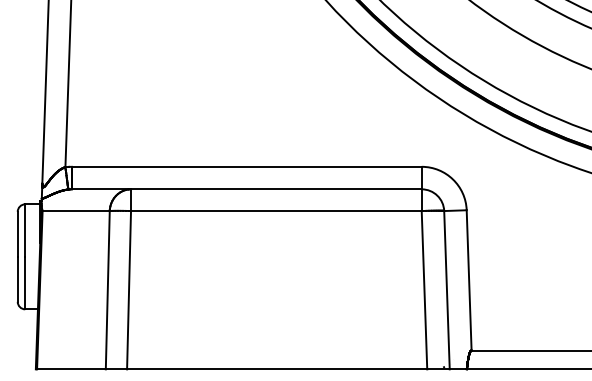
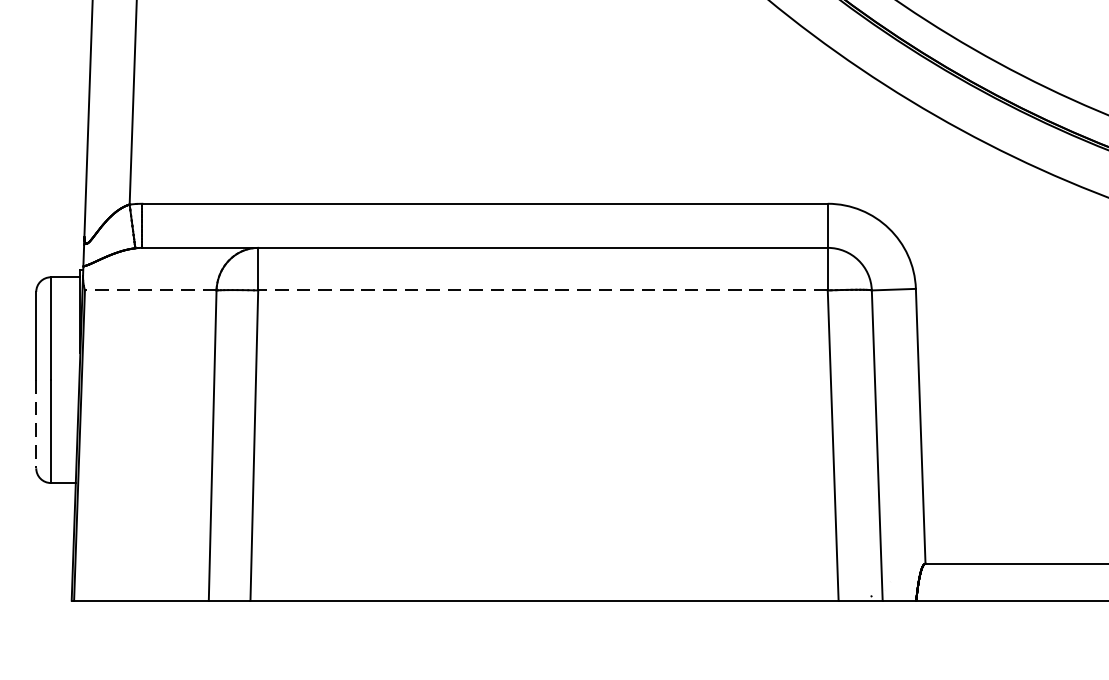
line: (76, 211) -> (151, 291), solid -> dashed
line: (275, 211) -> (541, 291), solid -> dashed
line: (17, 279) -> (35, 424), solid -> dashed

